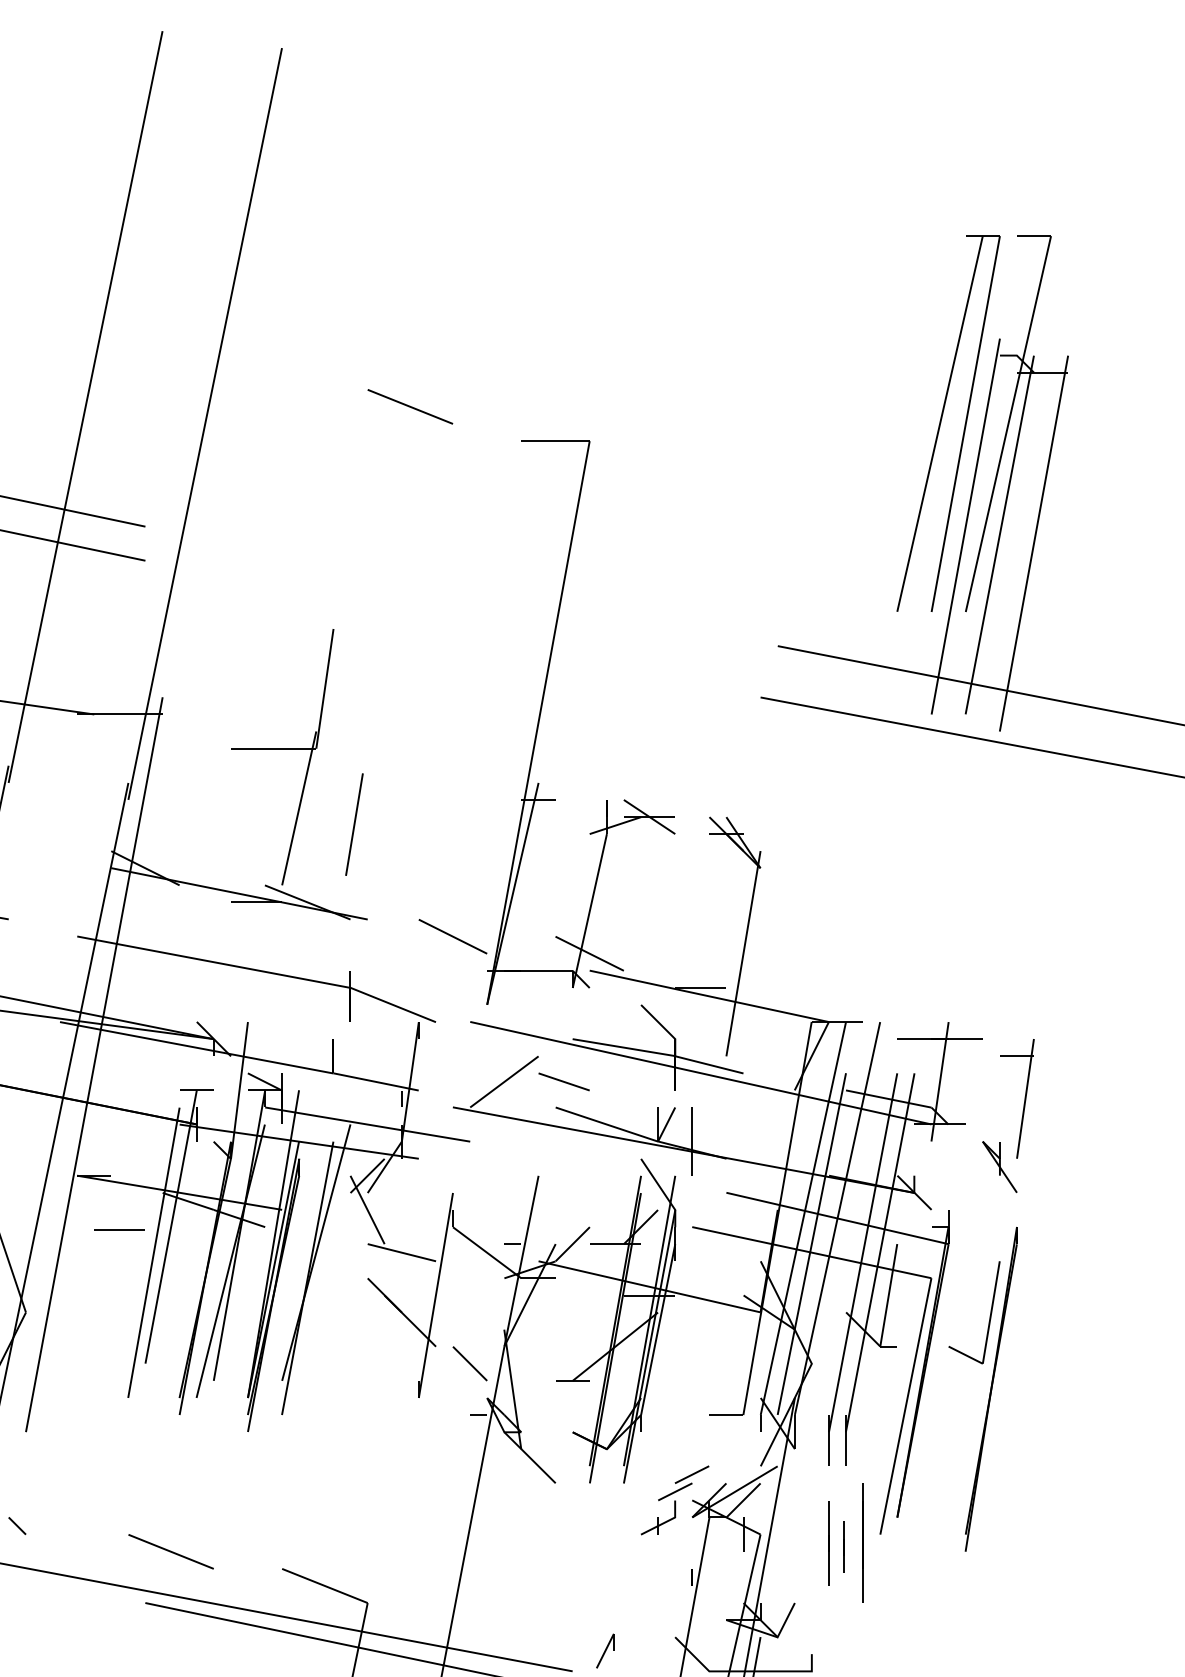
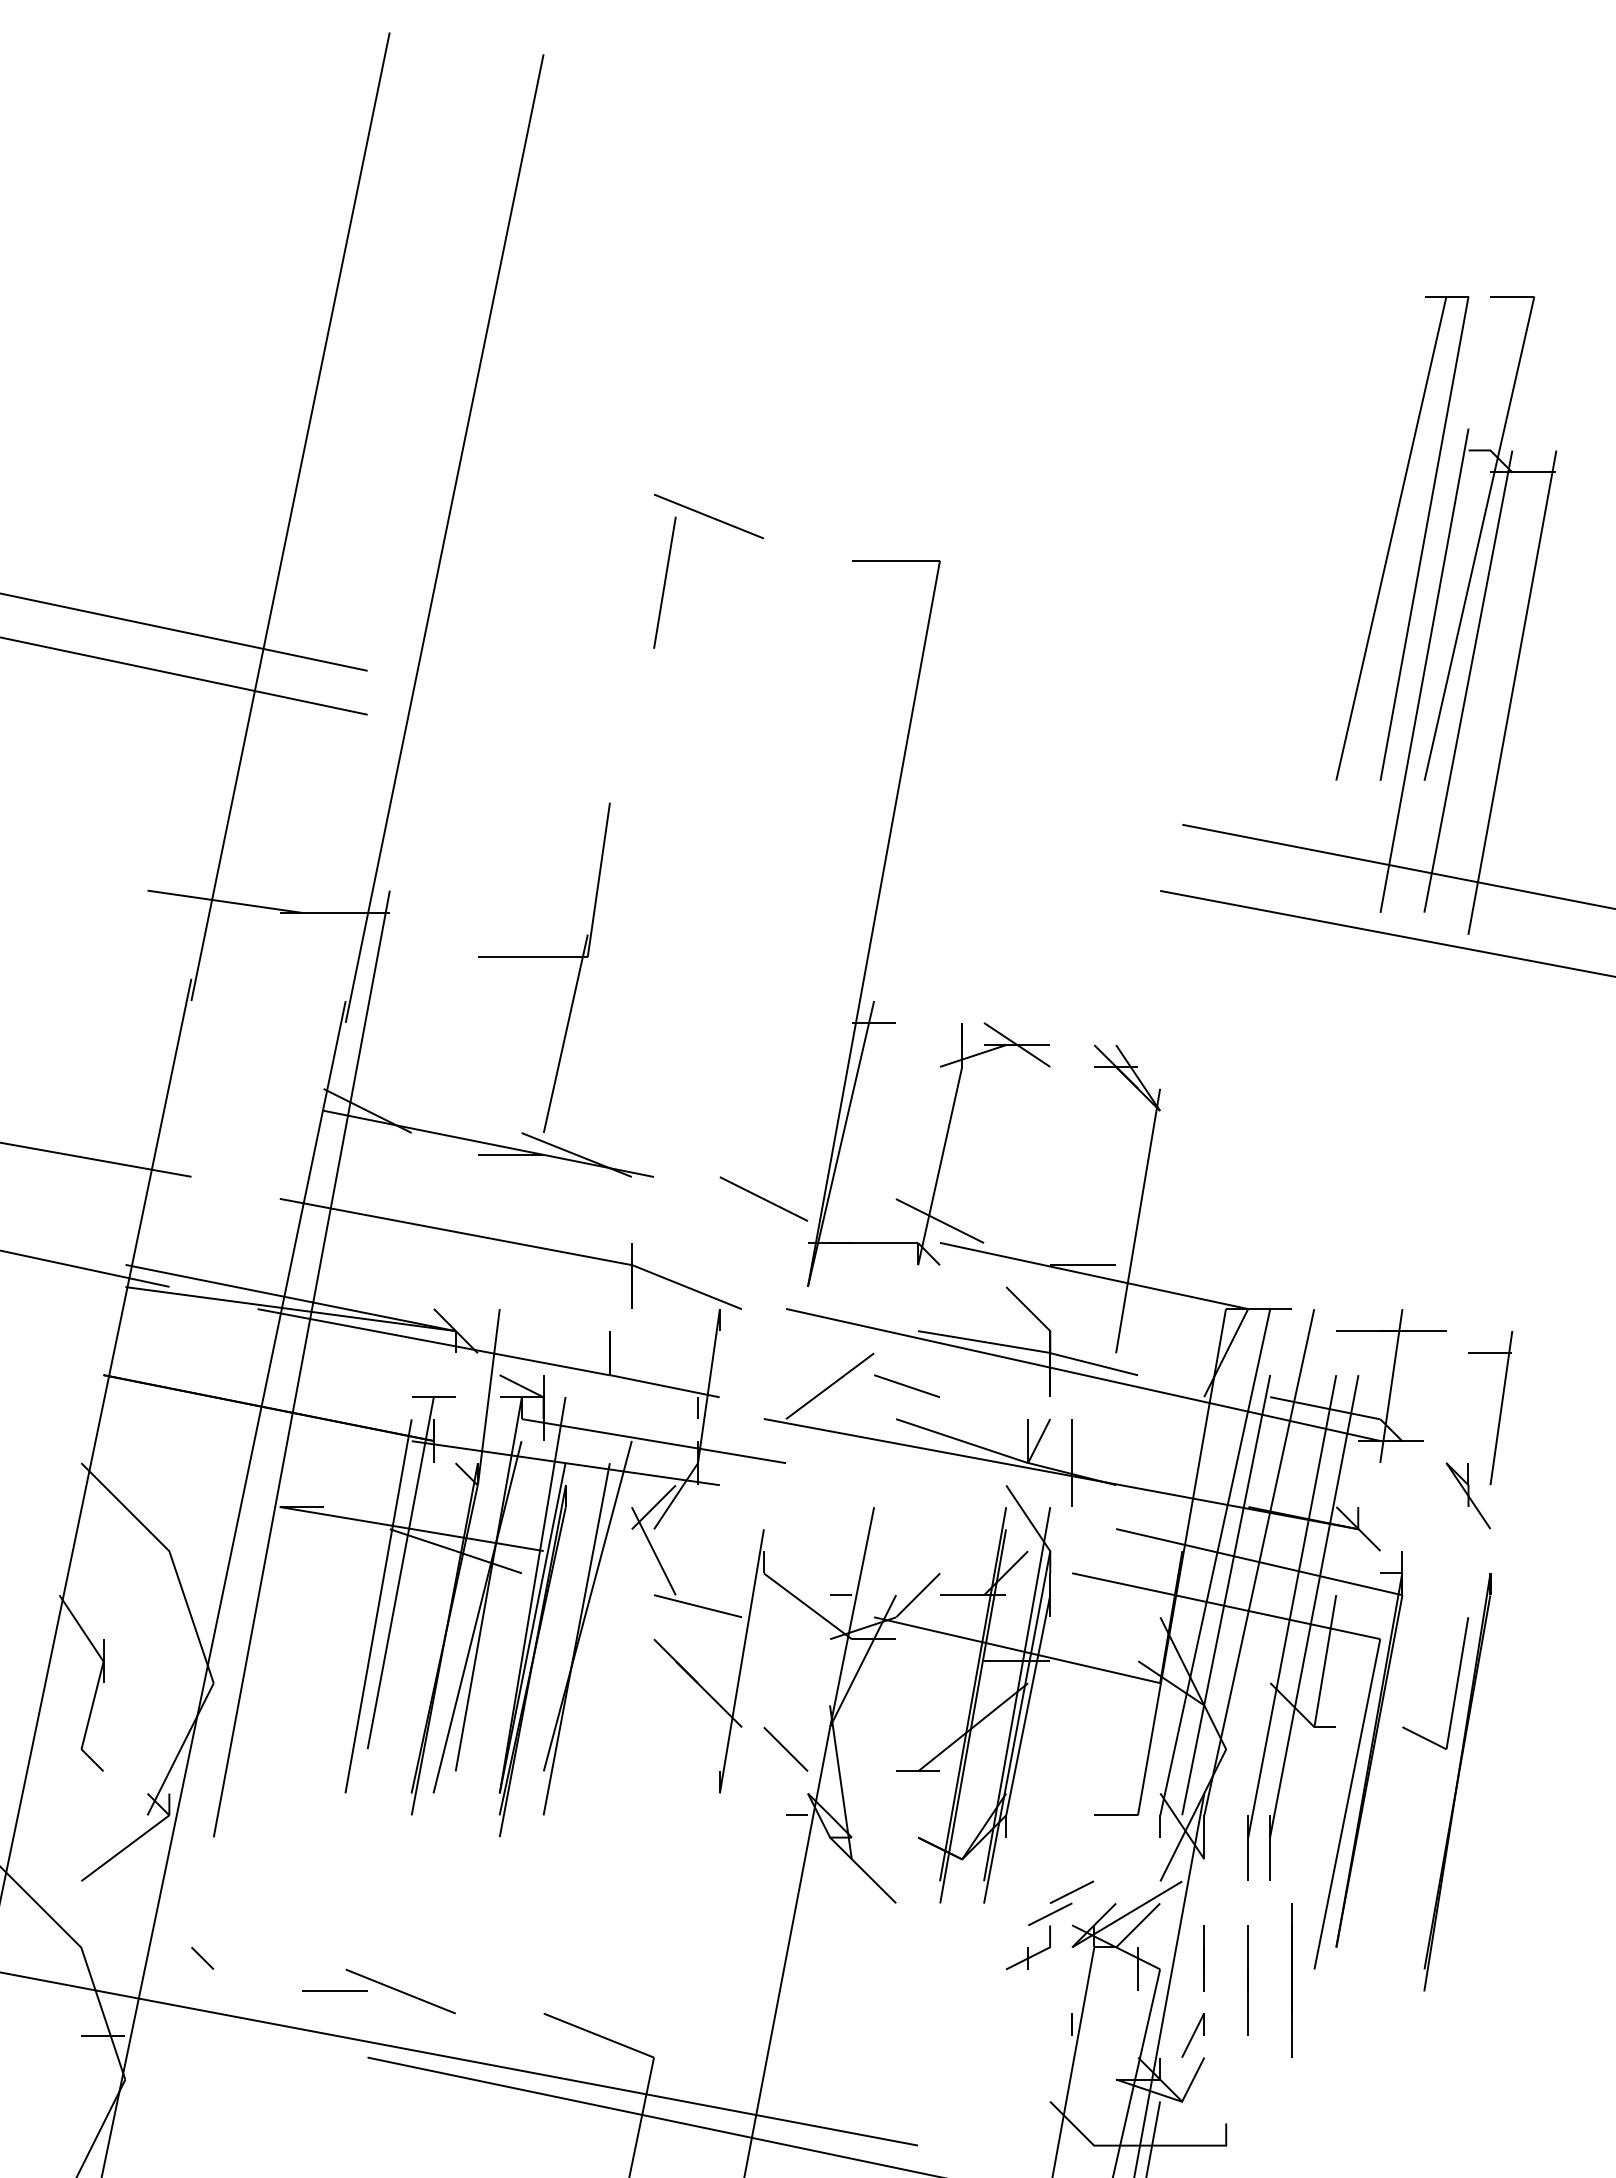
line: (354, 824) -> (664, 582), moved
line: (119, 1229) -> (334, 1990), moved
line: (843, 1547) -> (1203, 1958), moved
part: (604, 1651) -> (1192, 2035), moved

